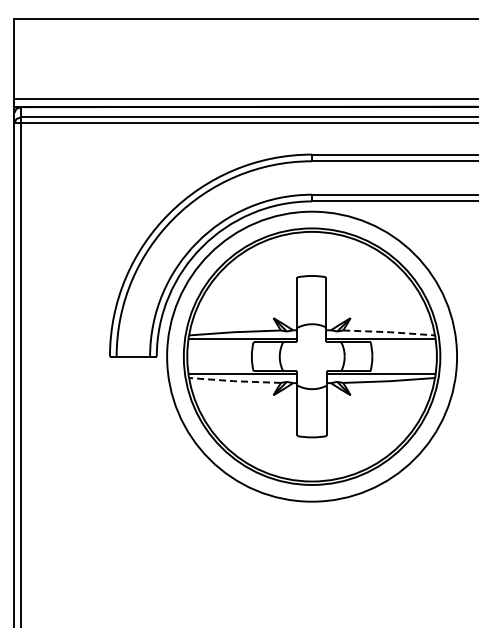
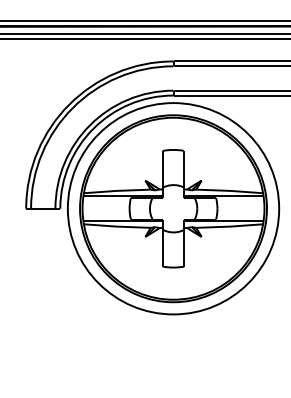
line: (389, 332) -> (229, 191), dashed -> solid
line: (234, 381) -> (116, 226), dashed -> solid

